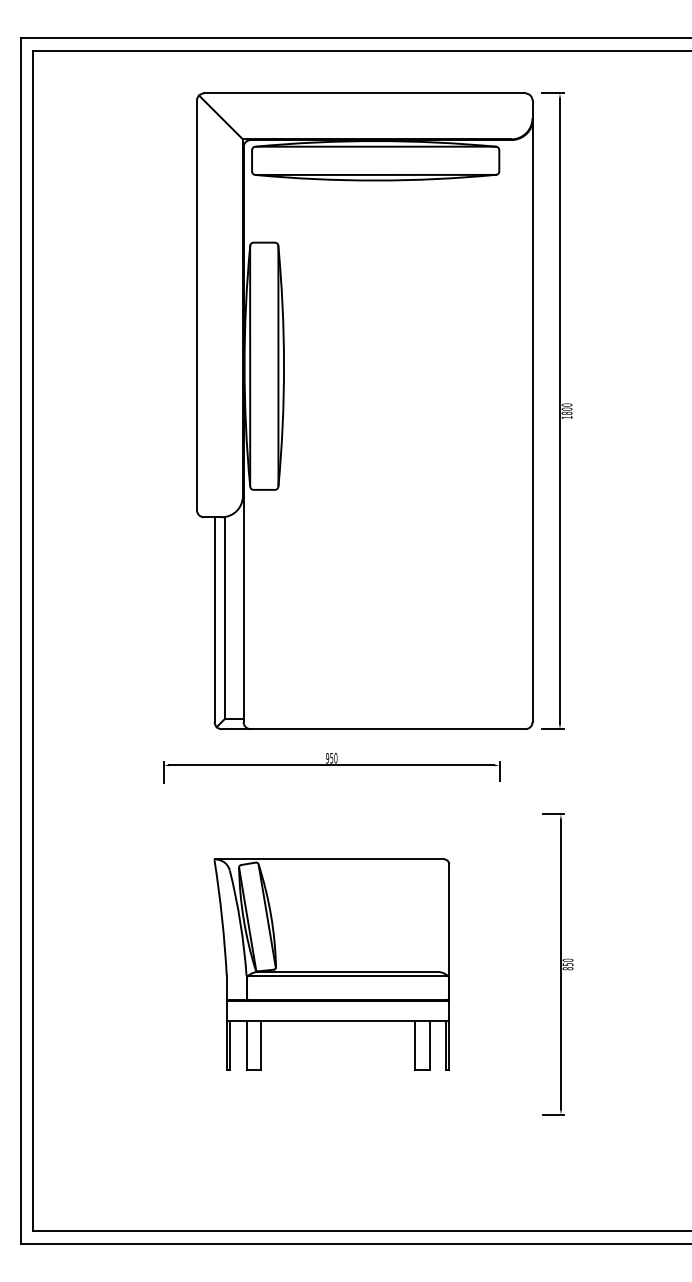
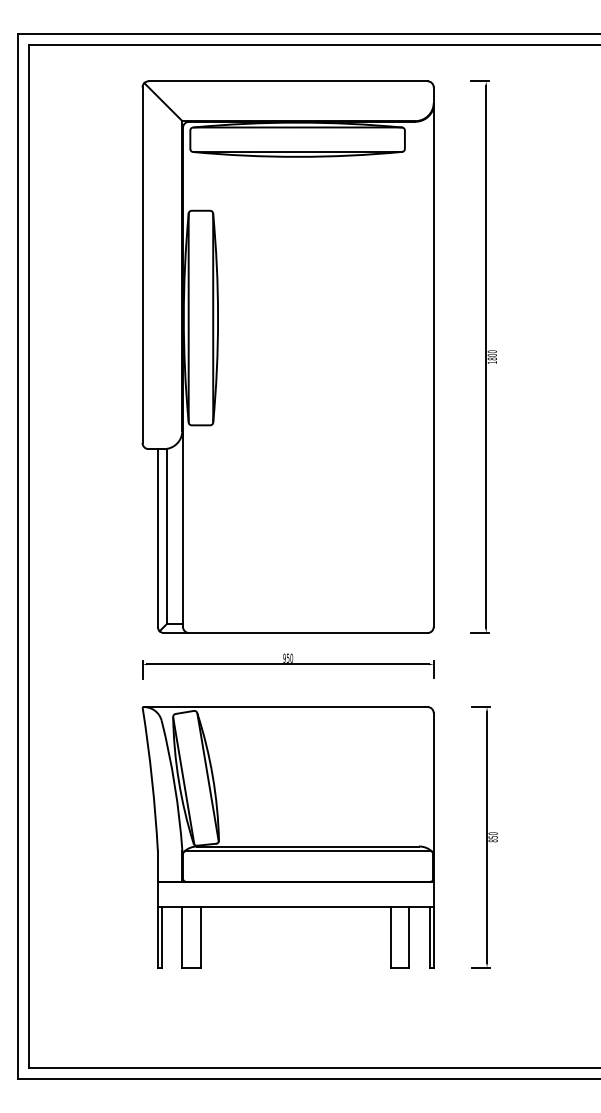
part: (364, 410) -> (287, 356), moved
part: (331, 964) -> (287, 837), size x1.43

